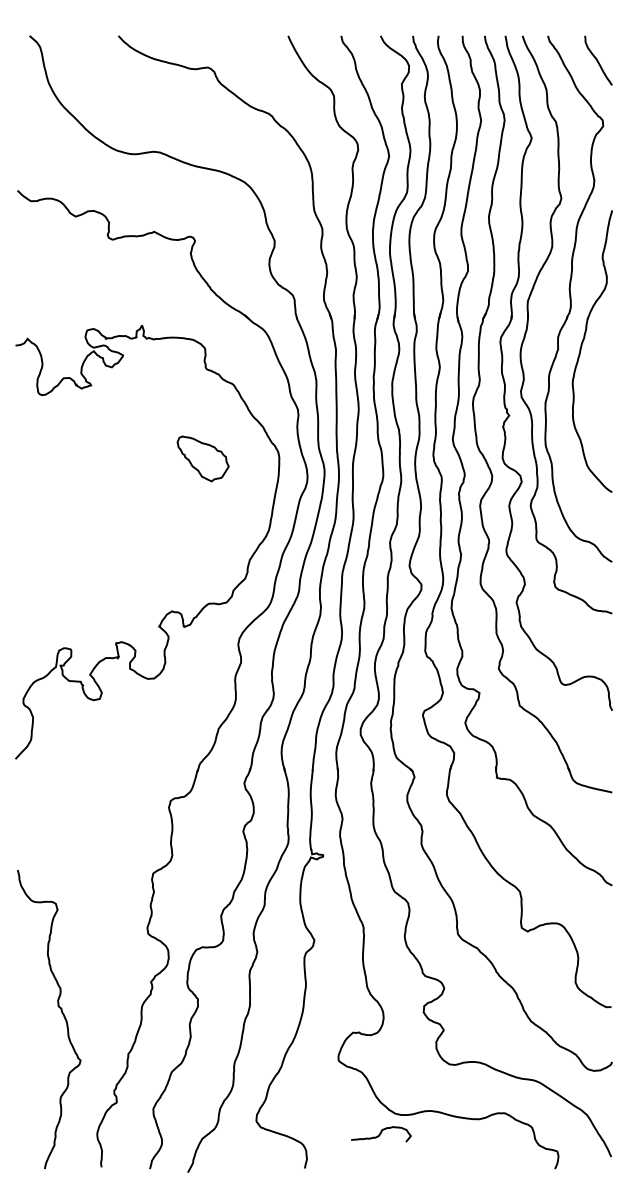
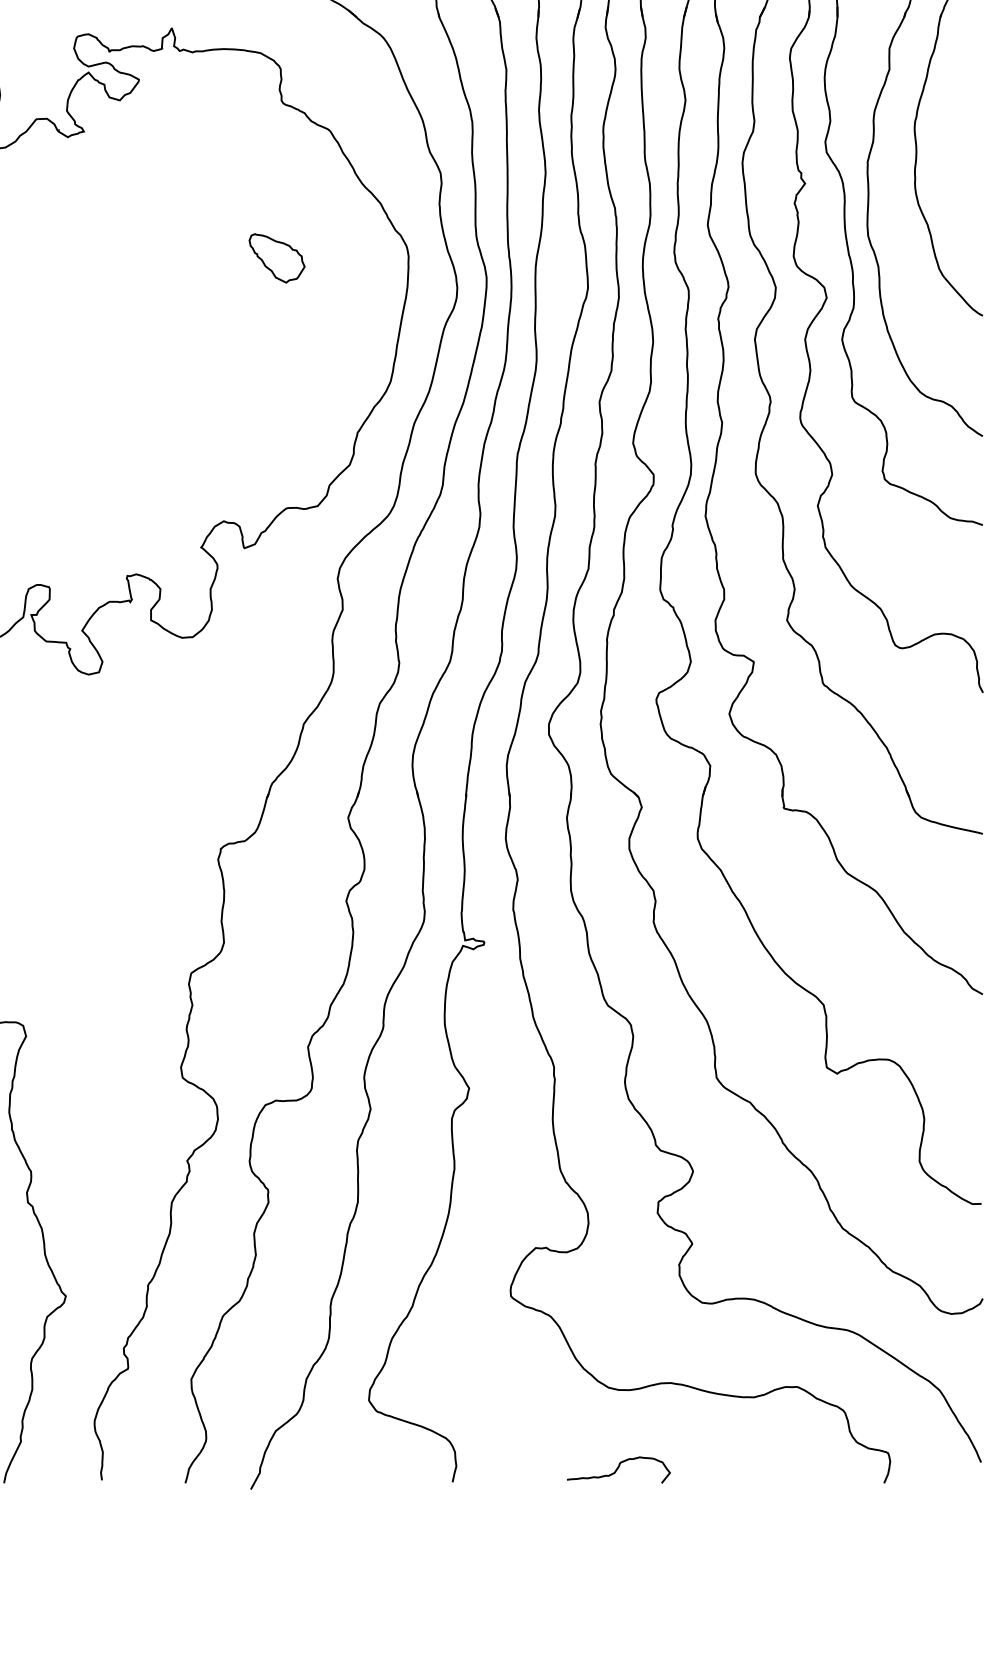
part: (202, 458) -> (276, 257), size x0.62
curve: (381, 1133) -> (619, 1468), moved

